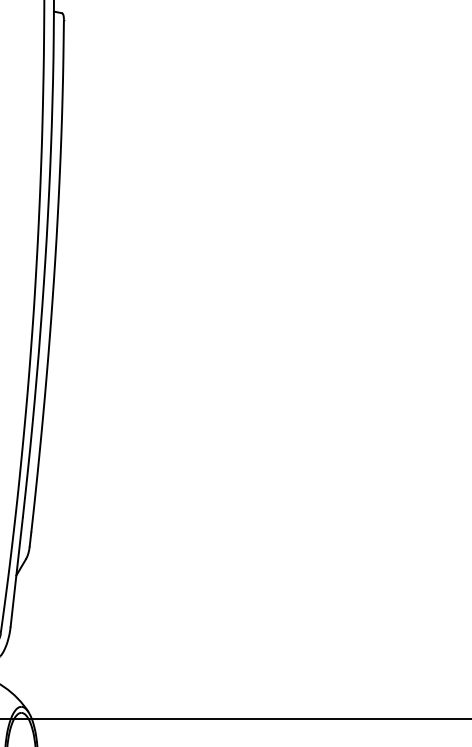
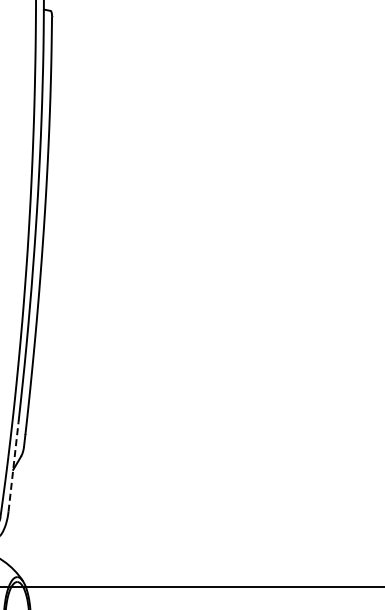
line: (16, 572) -> (13, 467), solid -> dashed

